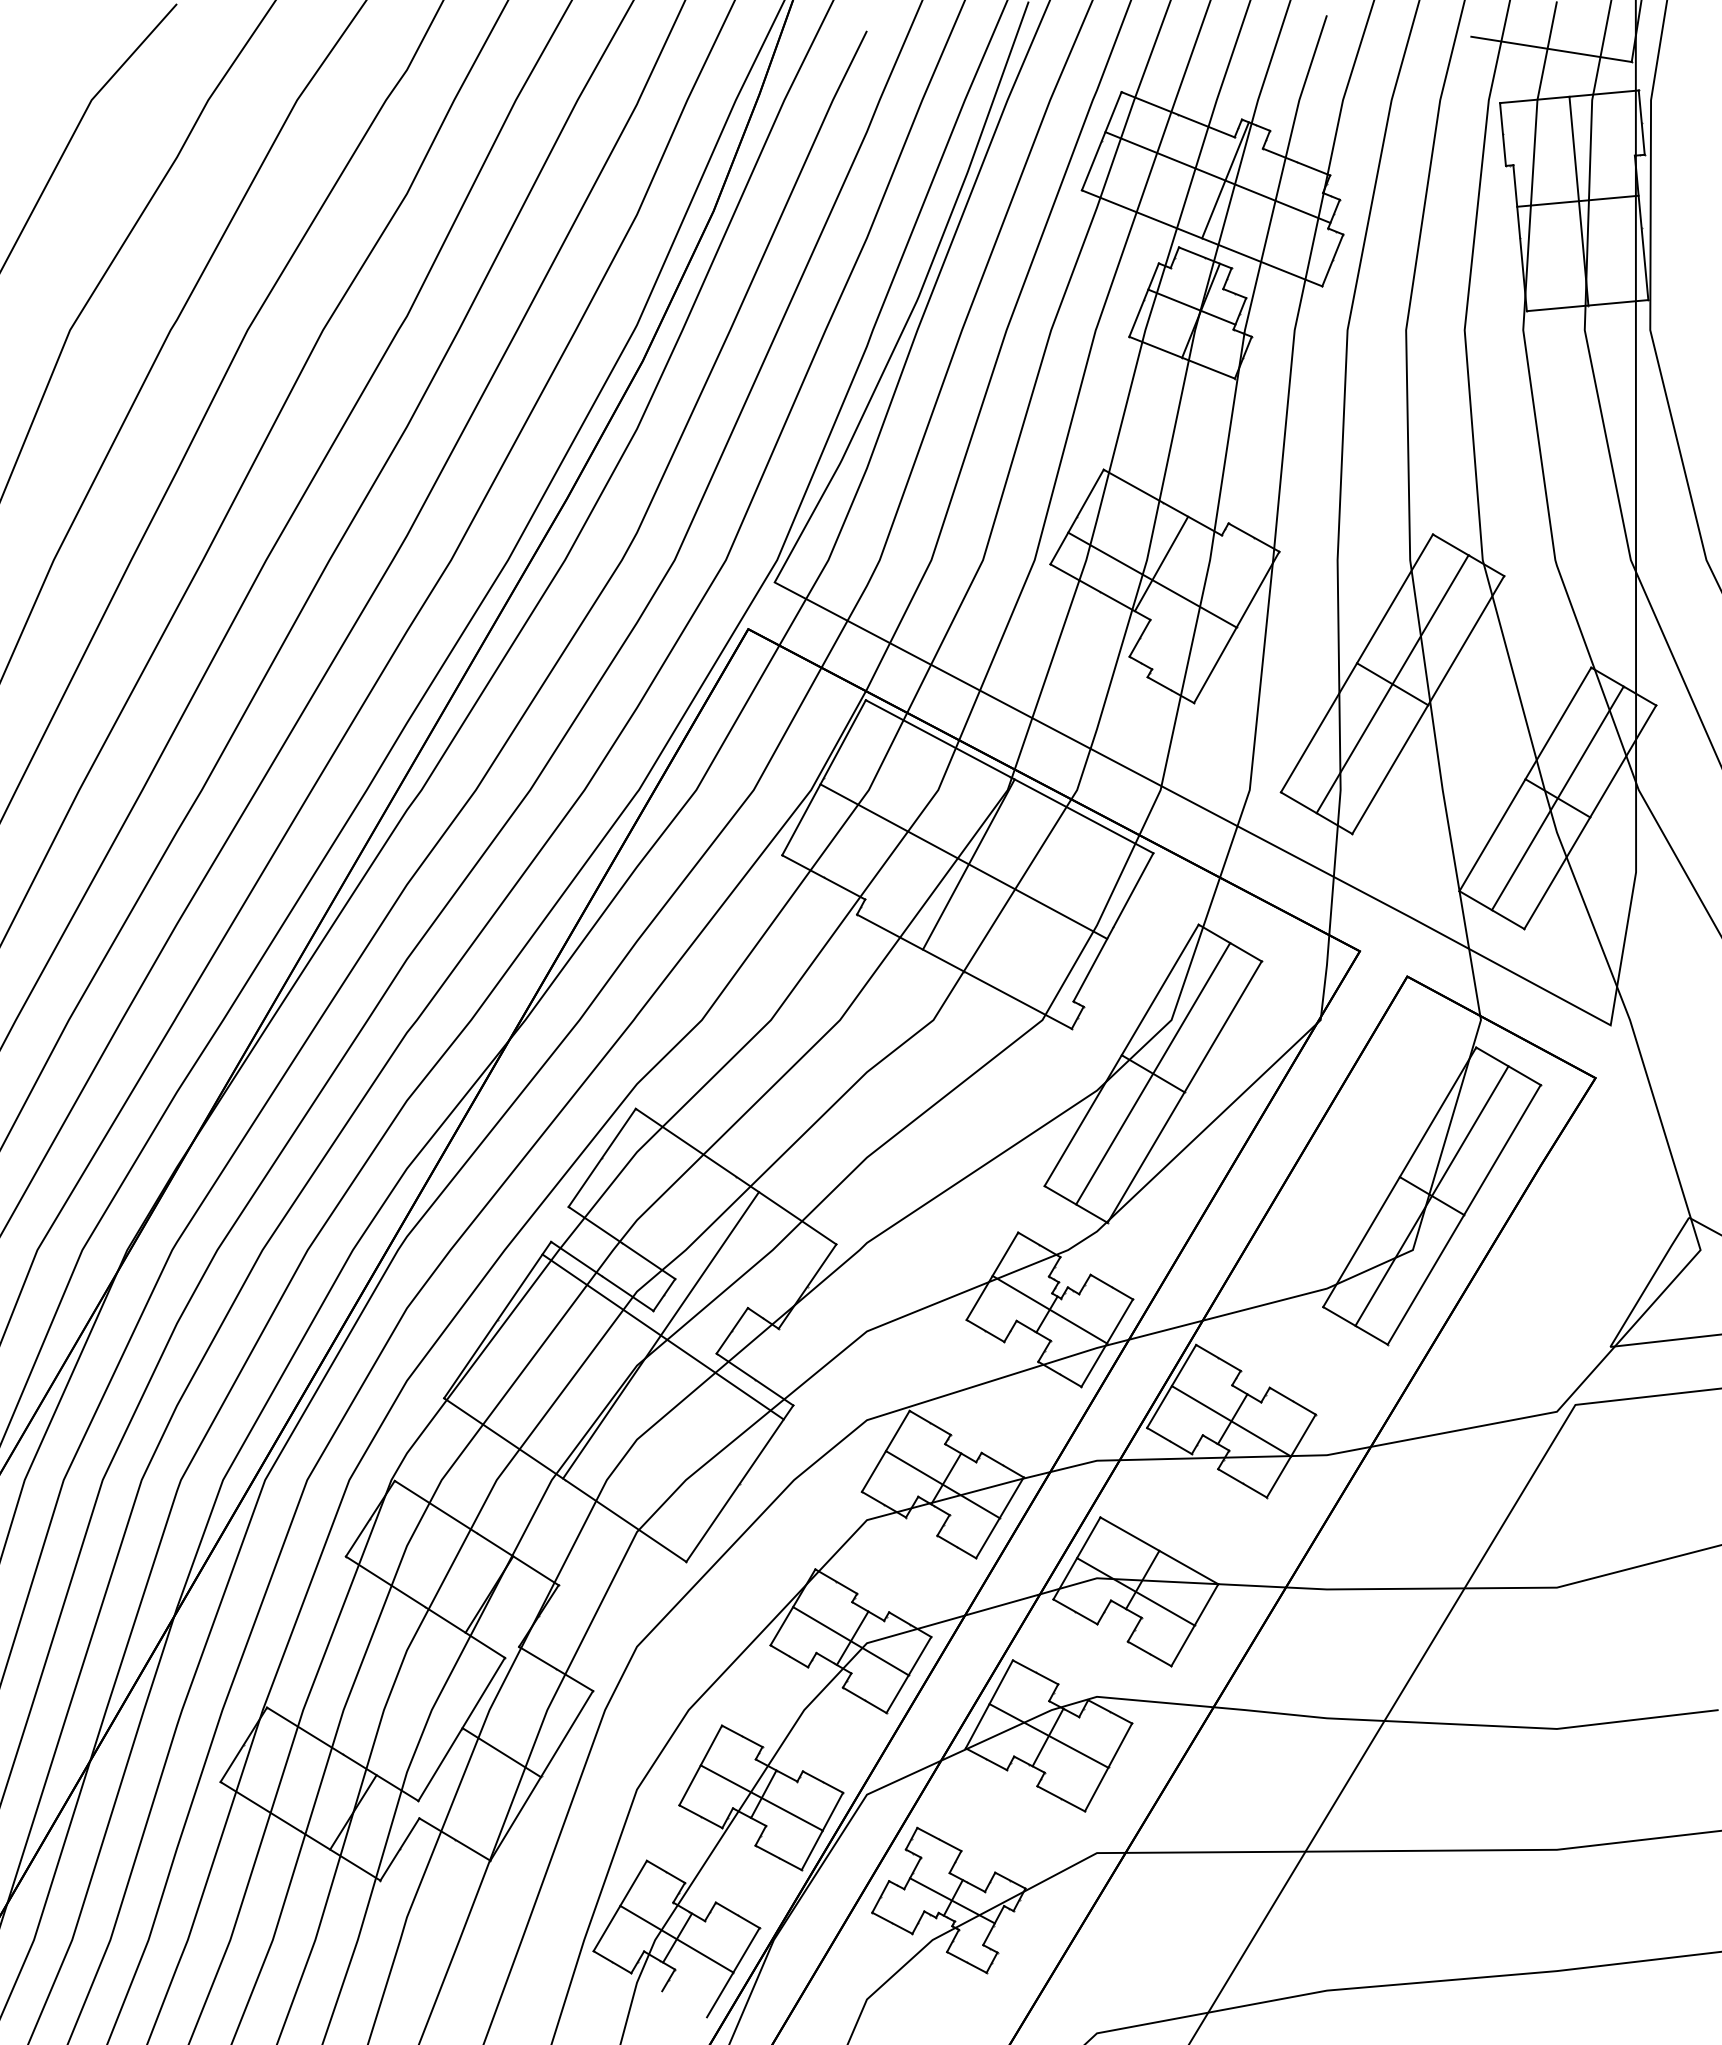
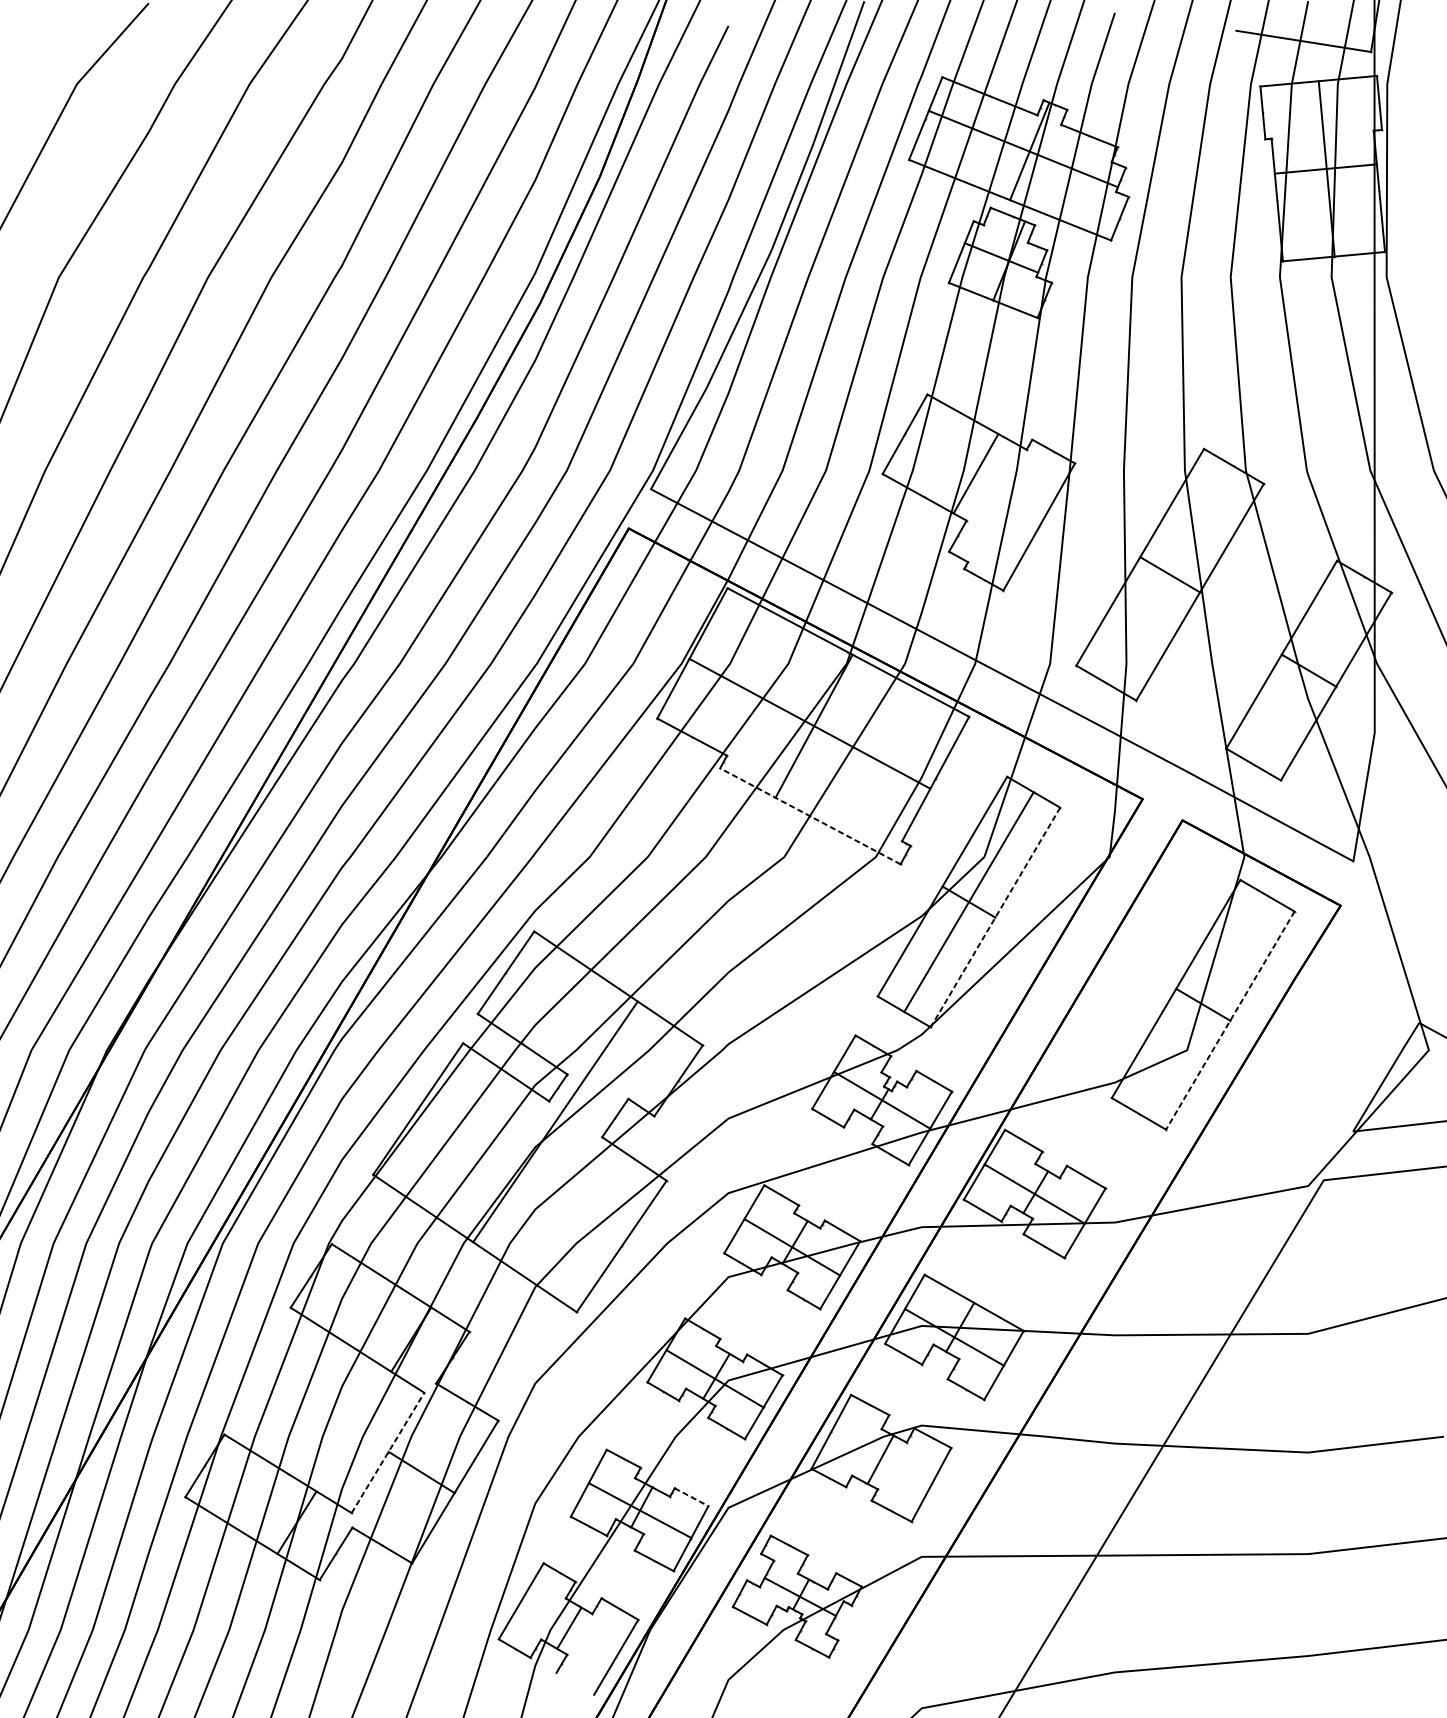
line: (1152, 579) -> (968, 486), removed
line: (1392, 684) -> (1170, 575), removed
line: (1557, 798) -> (1308, 670), removed
line: (964, 971) -> (810, 816), solid -> dashed
line: (1184, 1092) -> (995, 917), solid -> dashed
line: (1431, 1195) -> (1202, 1004), removed
line: (1464, 1214) -> (1230, 1020), solid -> dashed
line: (662, 1336) -> (556, 1122), removed
line: (461, 1729) -> (387, 1453), solid -> dashed
line: (1048, 1735) -> (881, 1458), removed
line: (822, 1782) -> (691, 1497), solid -> dashed
line: (676, 1938) -> (568, 1628), removed

